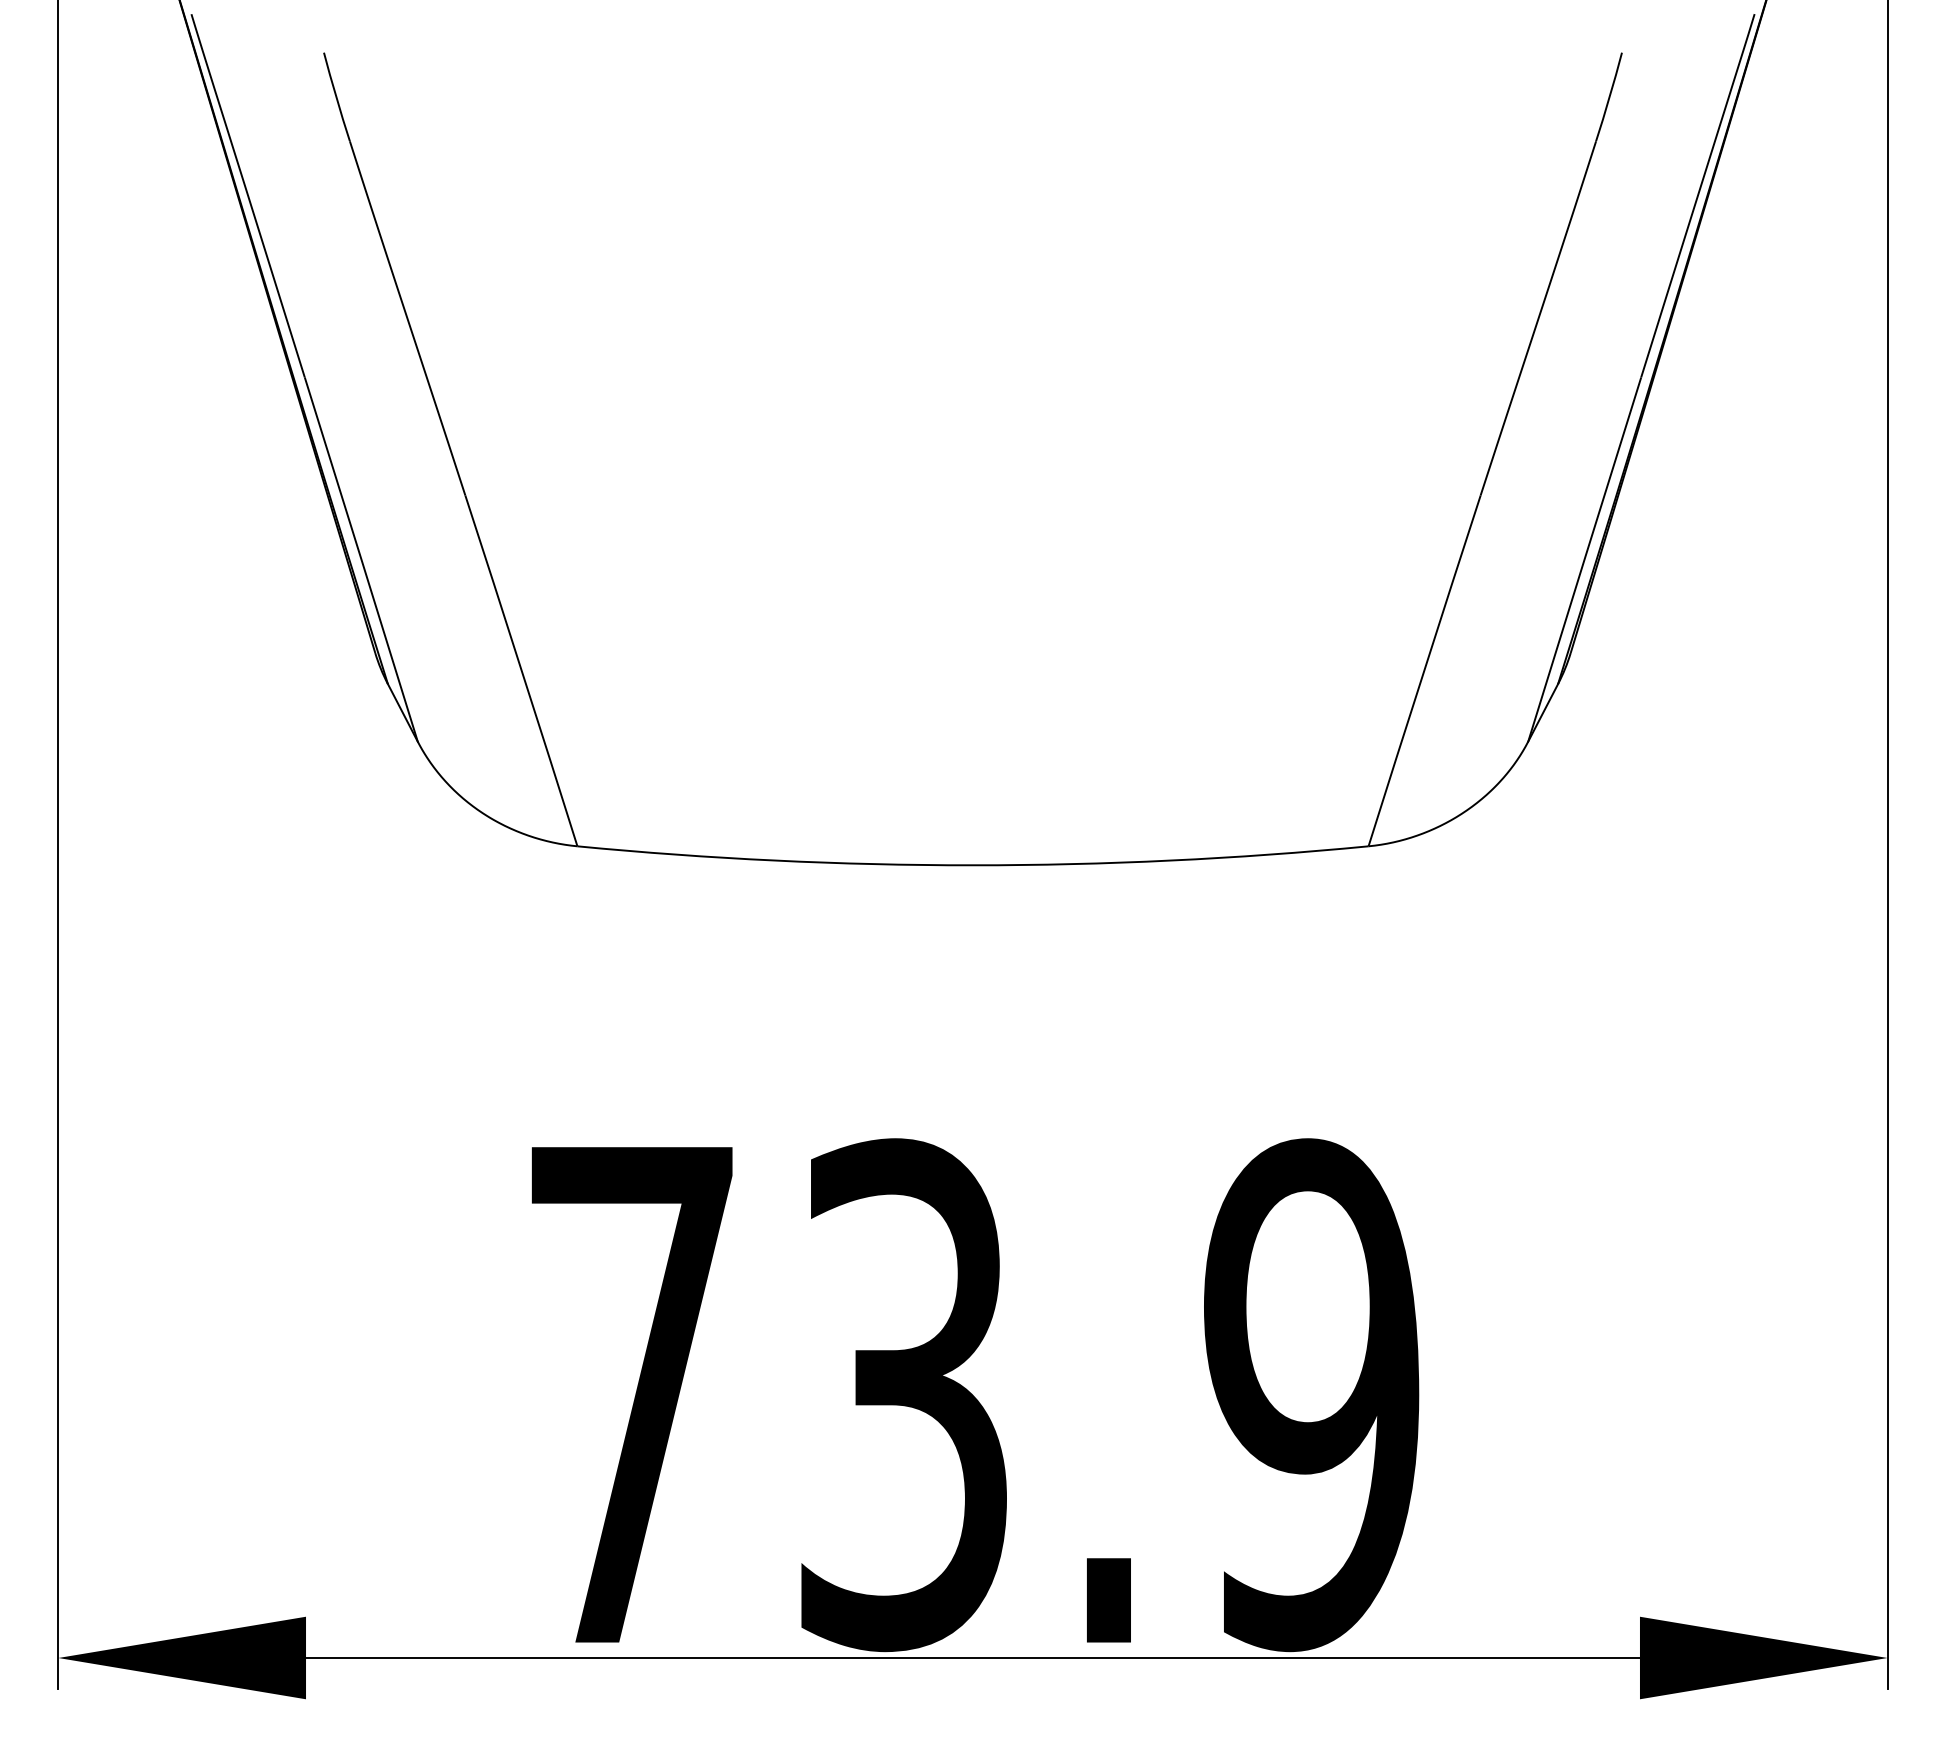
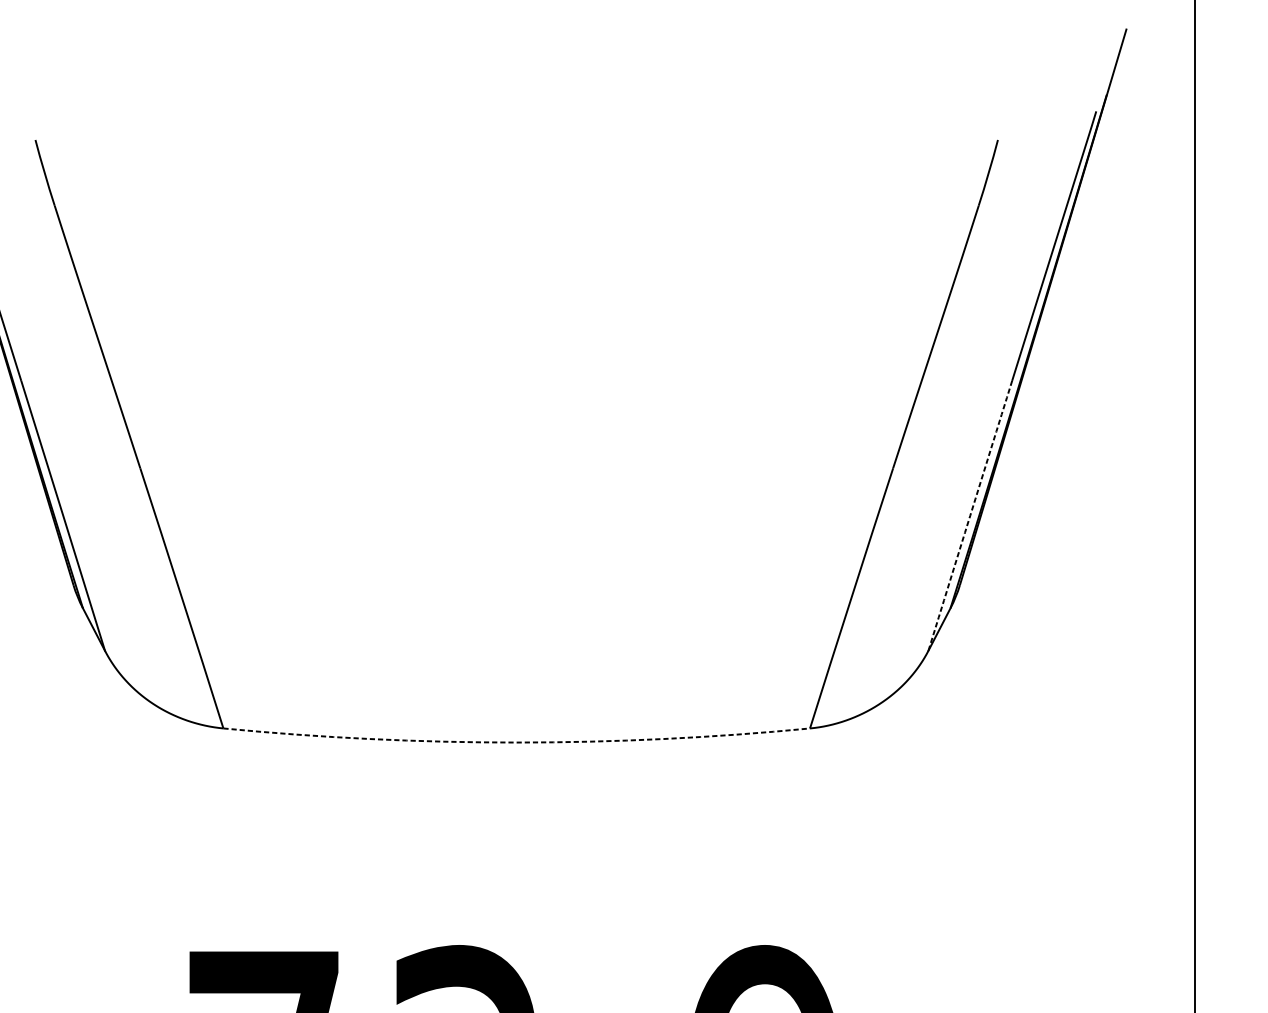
arc: (1584, 559) -> (970, 515), solid -> dashed
arc: (972, 865) -> (516, 742), solid -> dashed

